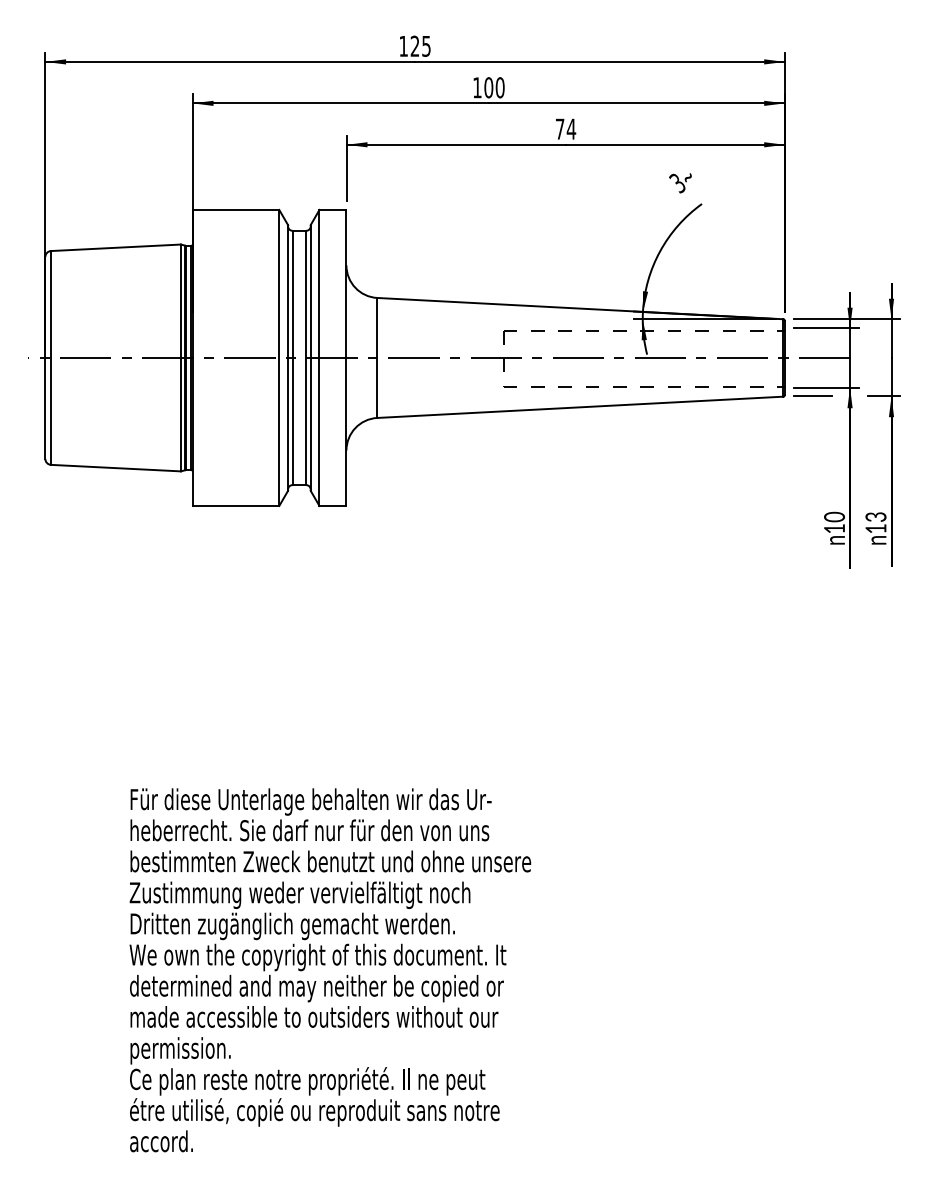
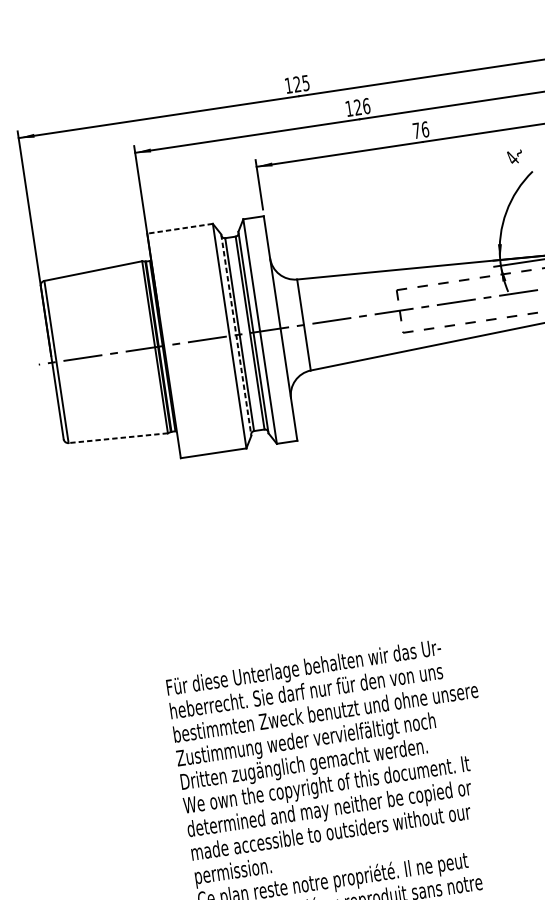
text: (494, 87) -> (362, 106), 100 -> 126
text: (571, 128) -> (425, 128), 74 -> 76
text: (677, 183) -> (511, 158), 3 -> 4
line: (235, 209) -> (179, 228), solid -> dashed
line: (288, 357) -> (236, 334), solid -> dashed
line: (115, 468) -> (117, 438), solid -> dashed

